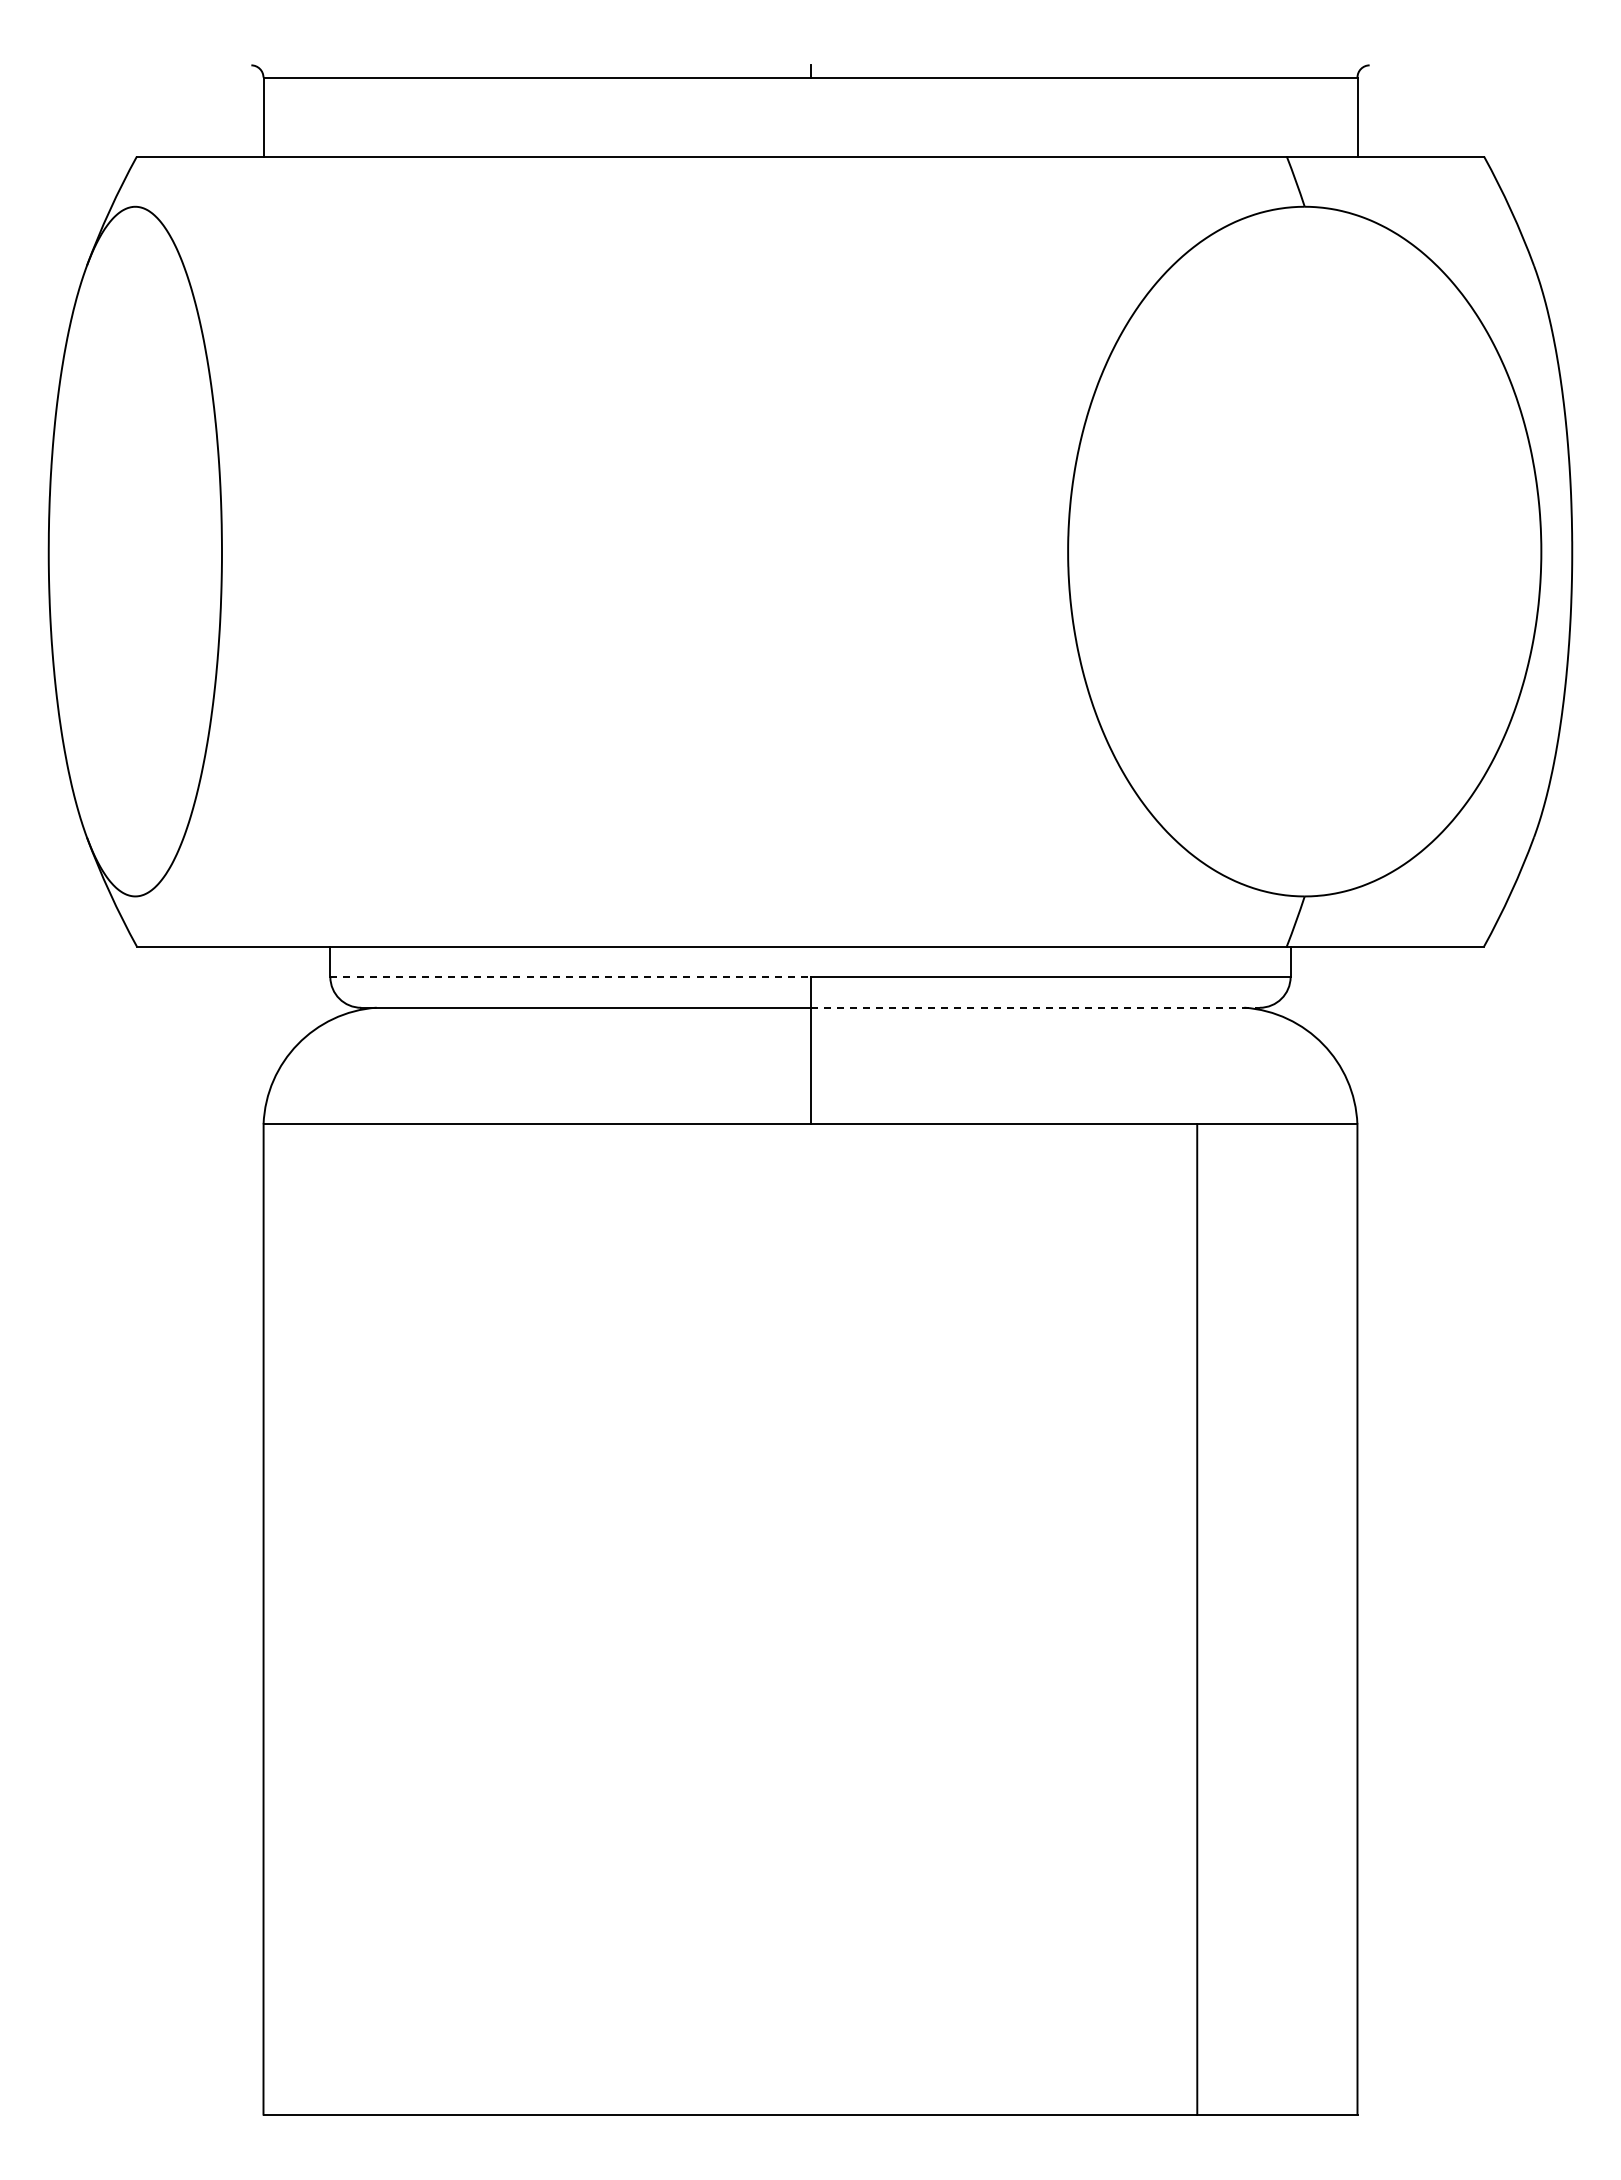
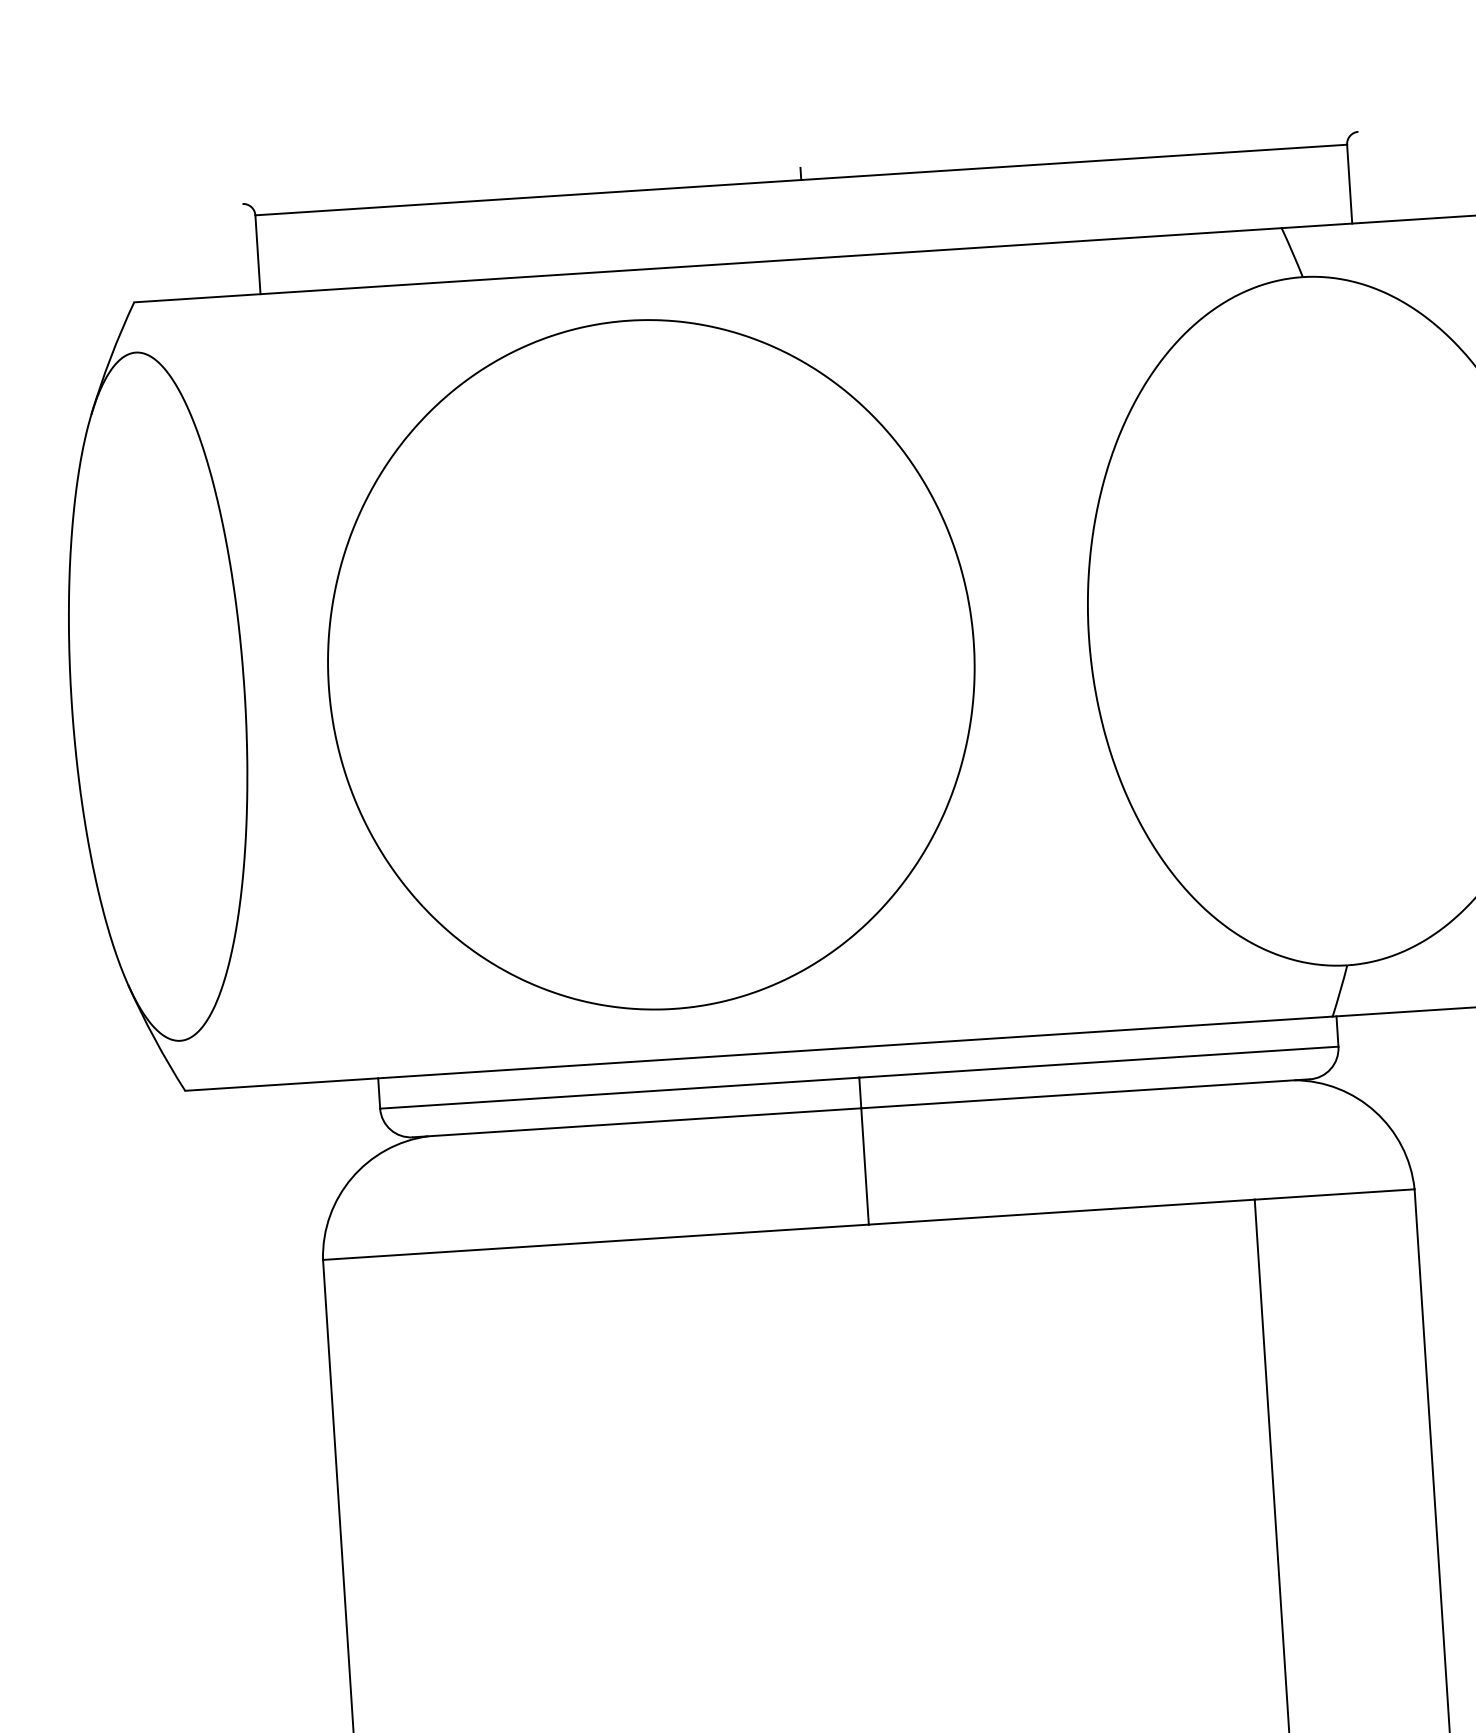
part: (629, 551) -> (651, 664), added
line: (570, 977) -> (619, 1093), dashed -> solid
line: (1035, 1007) -> (1085, 1093), dashed -> solid

